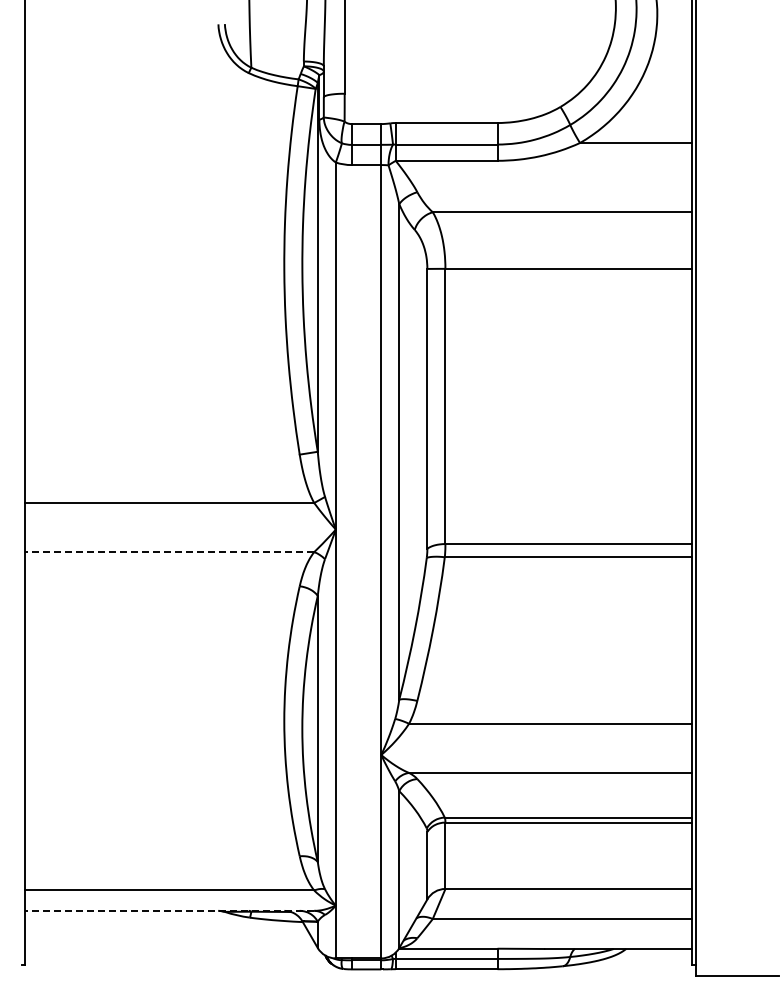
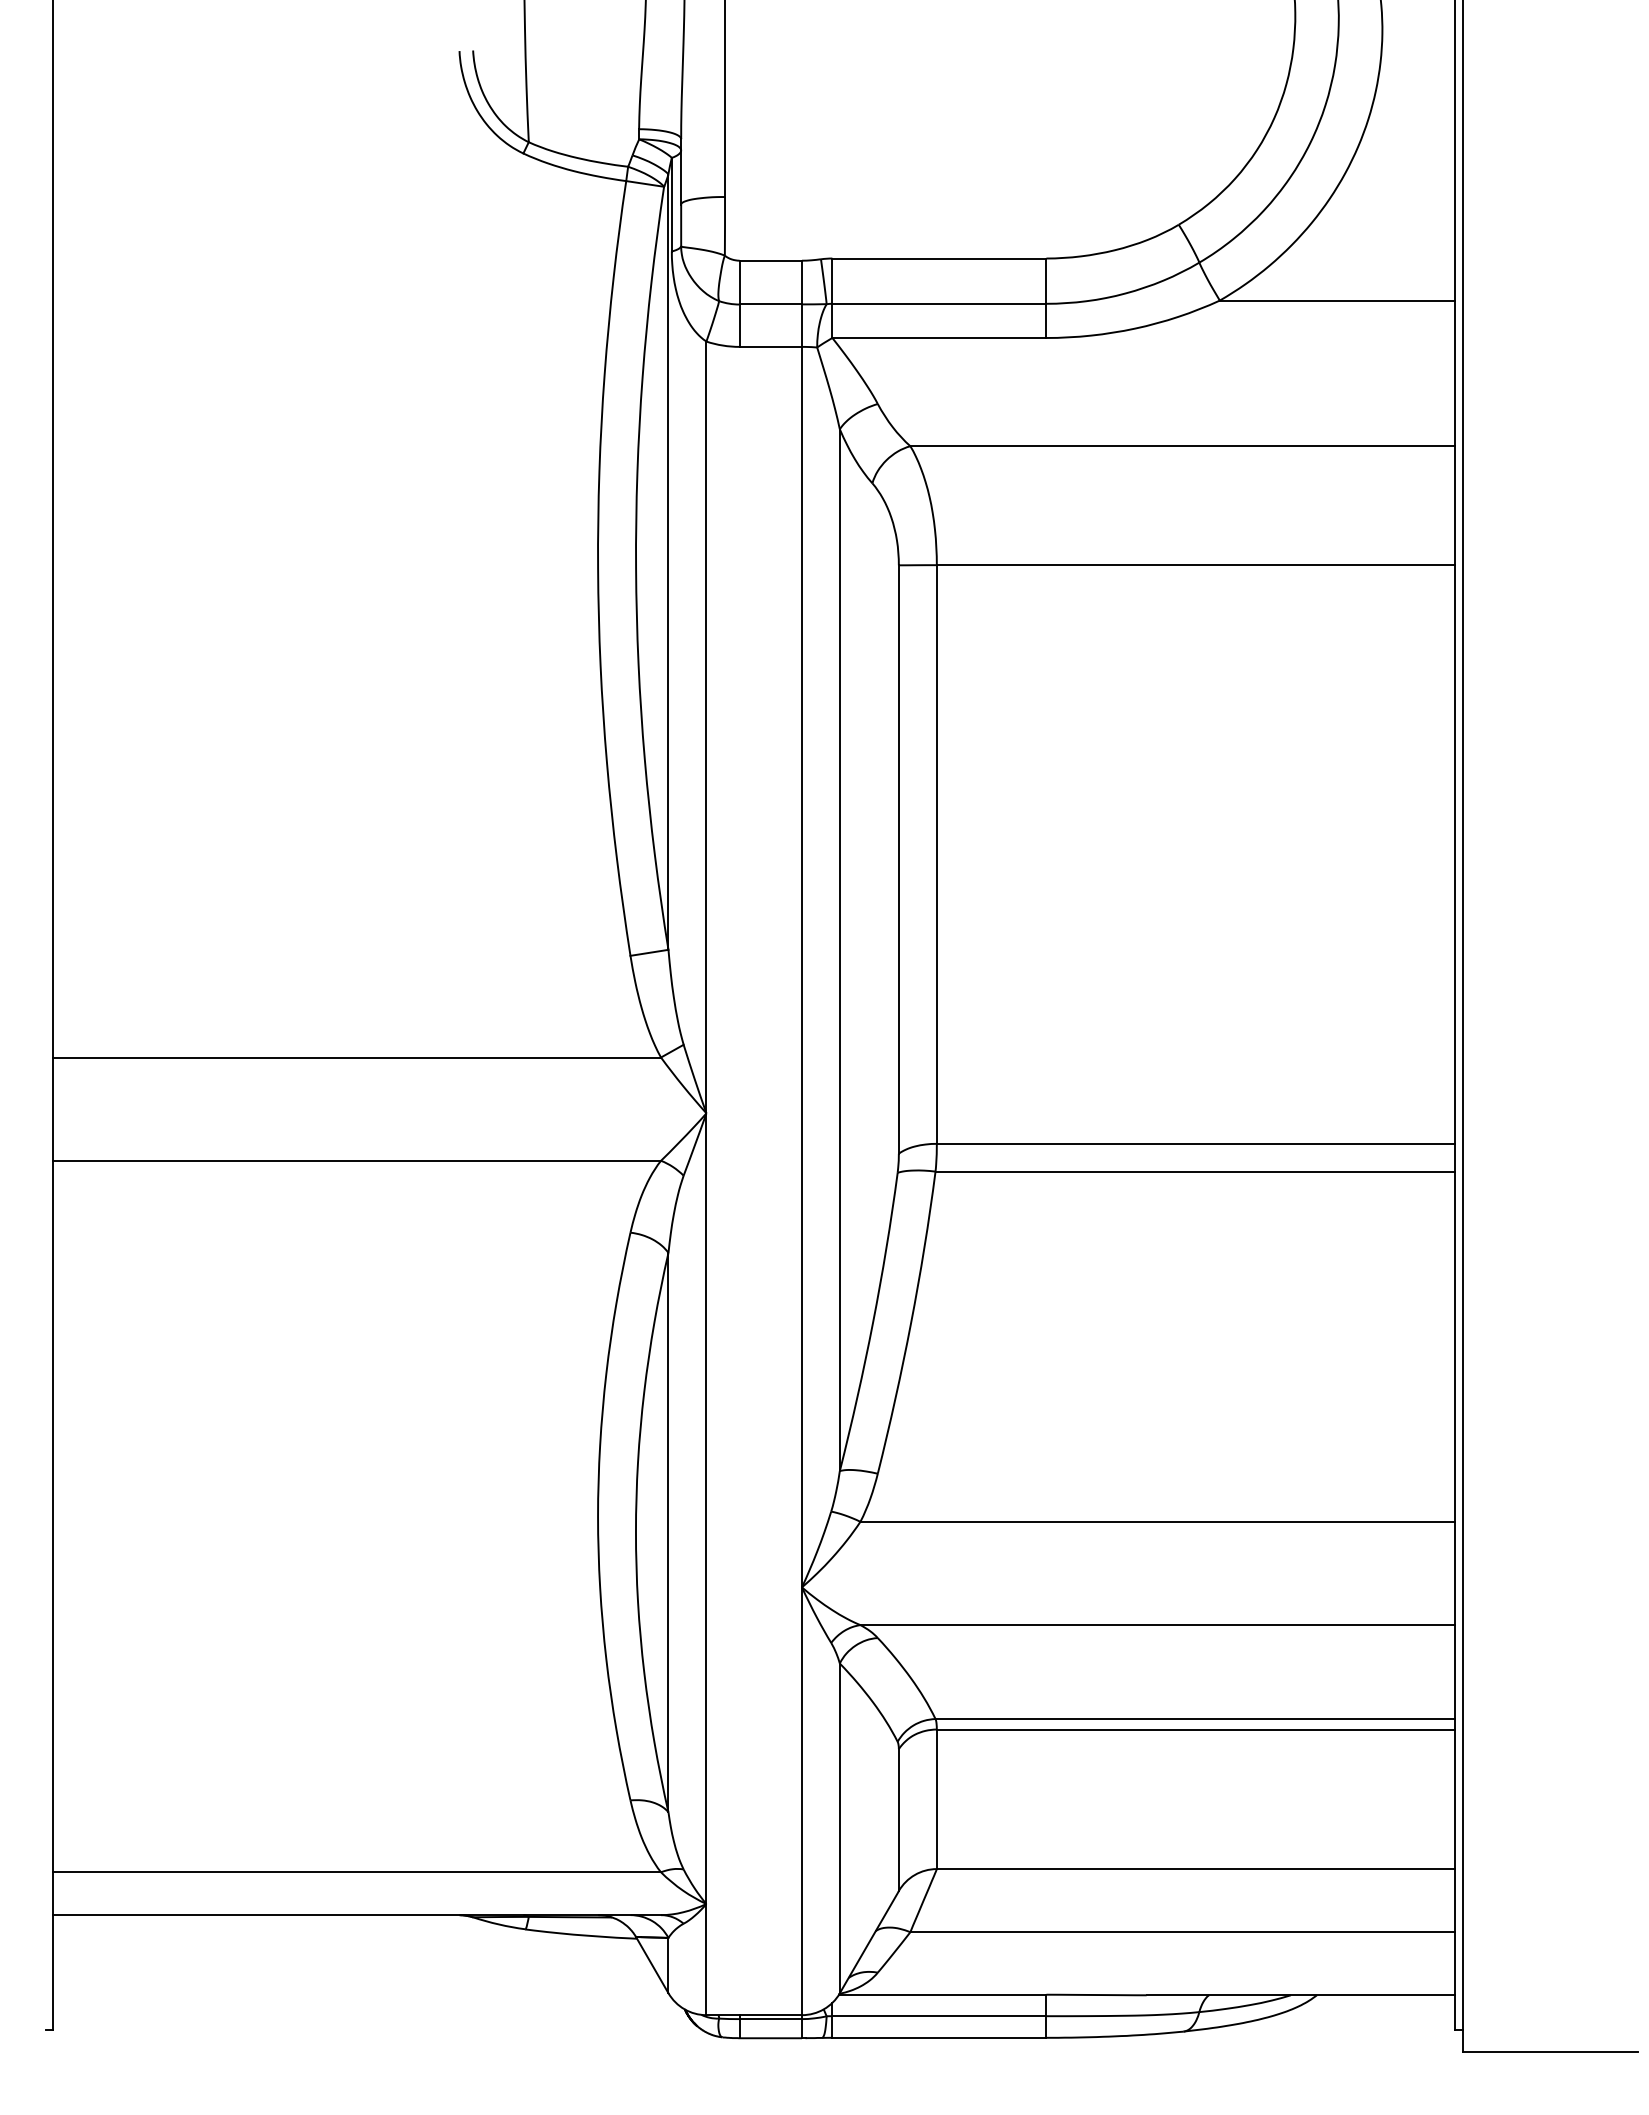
line: (169, 552) -> (356, 1161), dashed -> solid
line: (169, 910) -> (356, 1914), dashed -> solid

